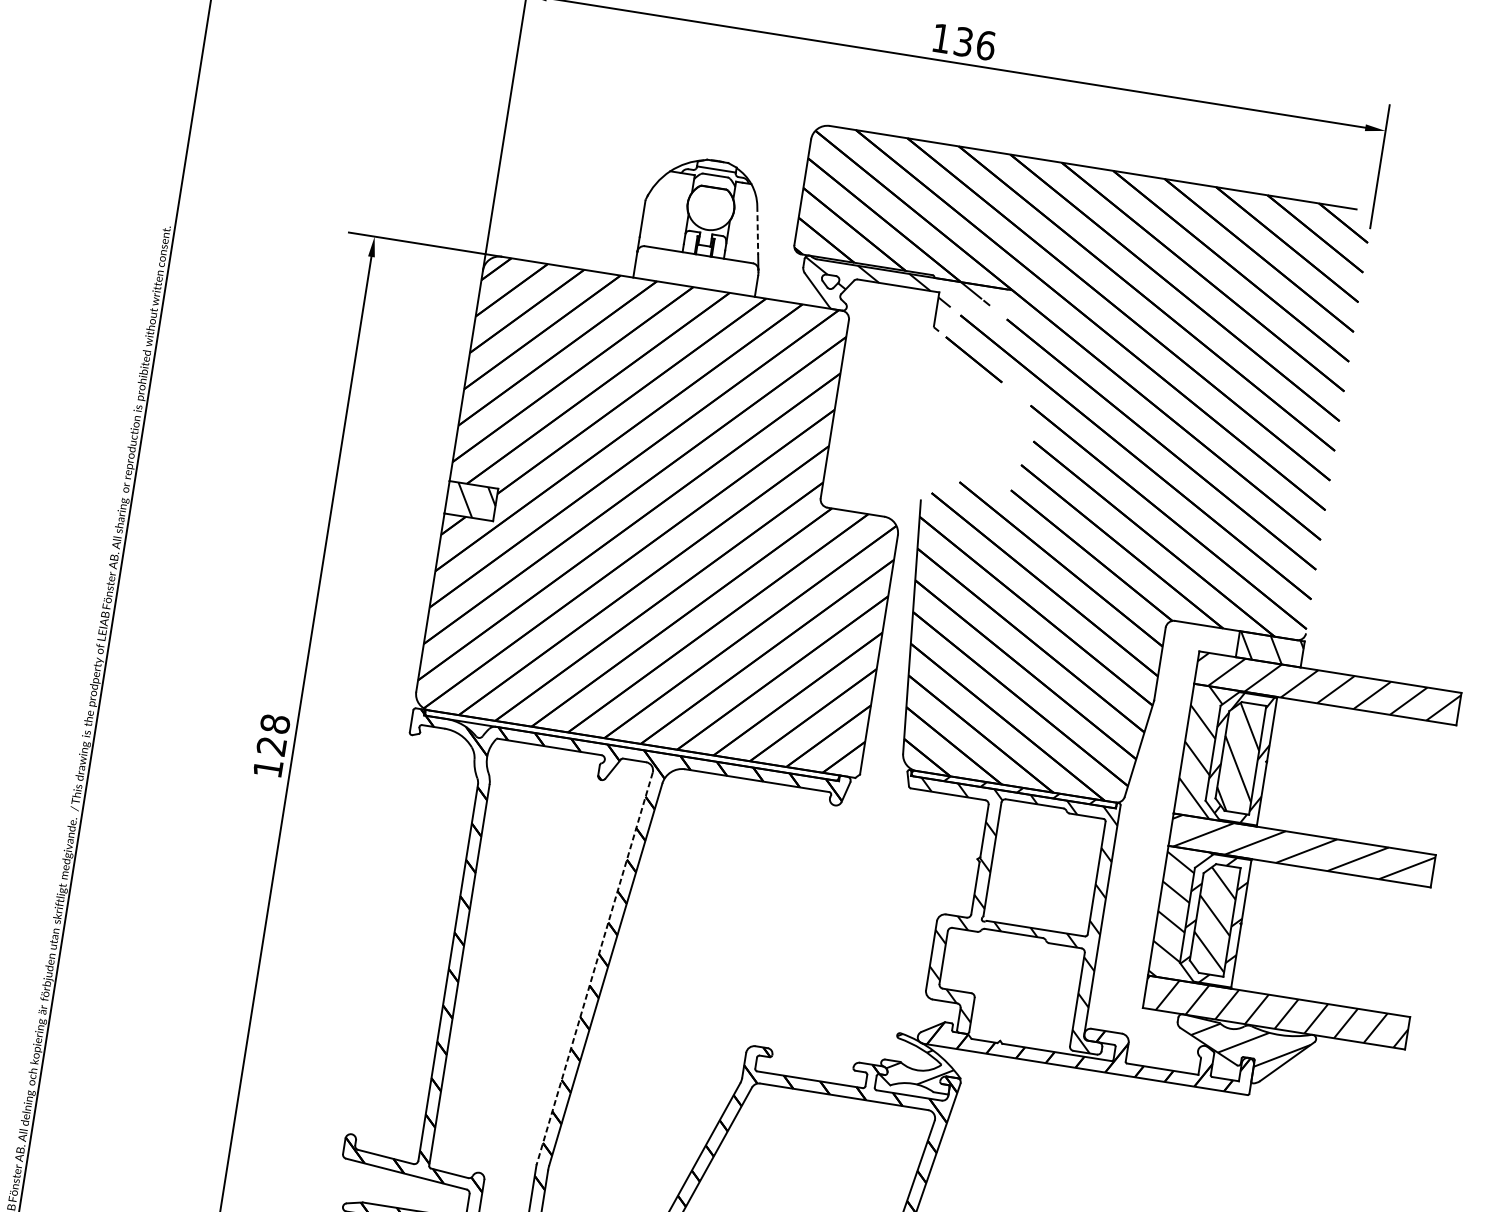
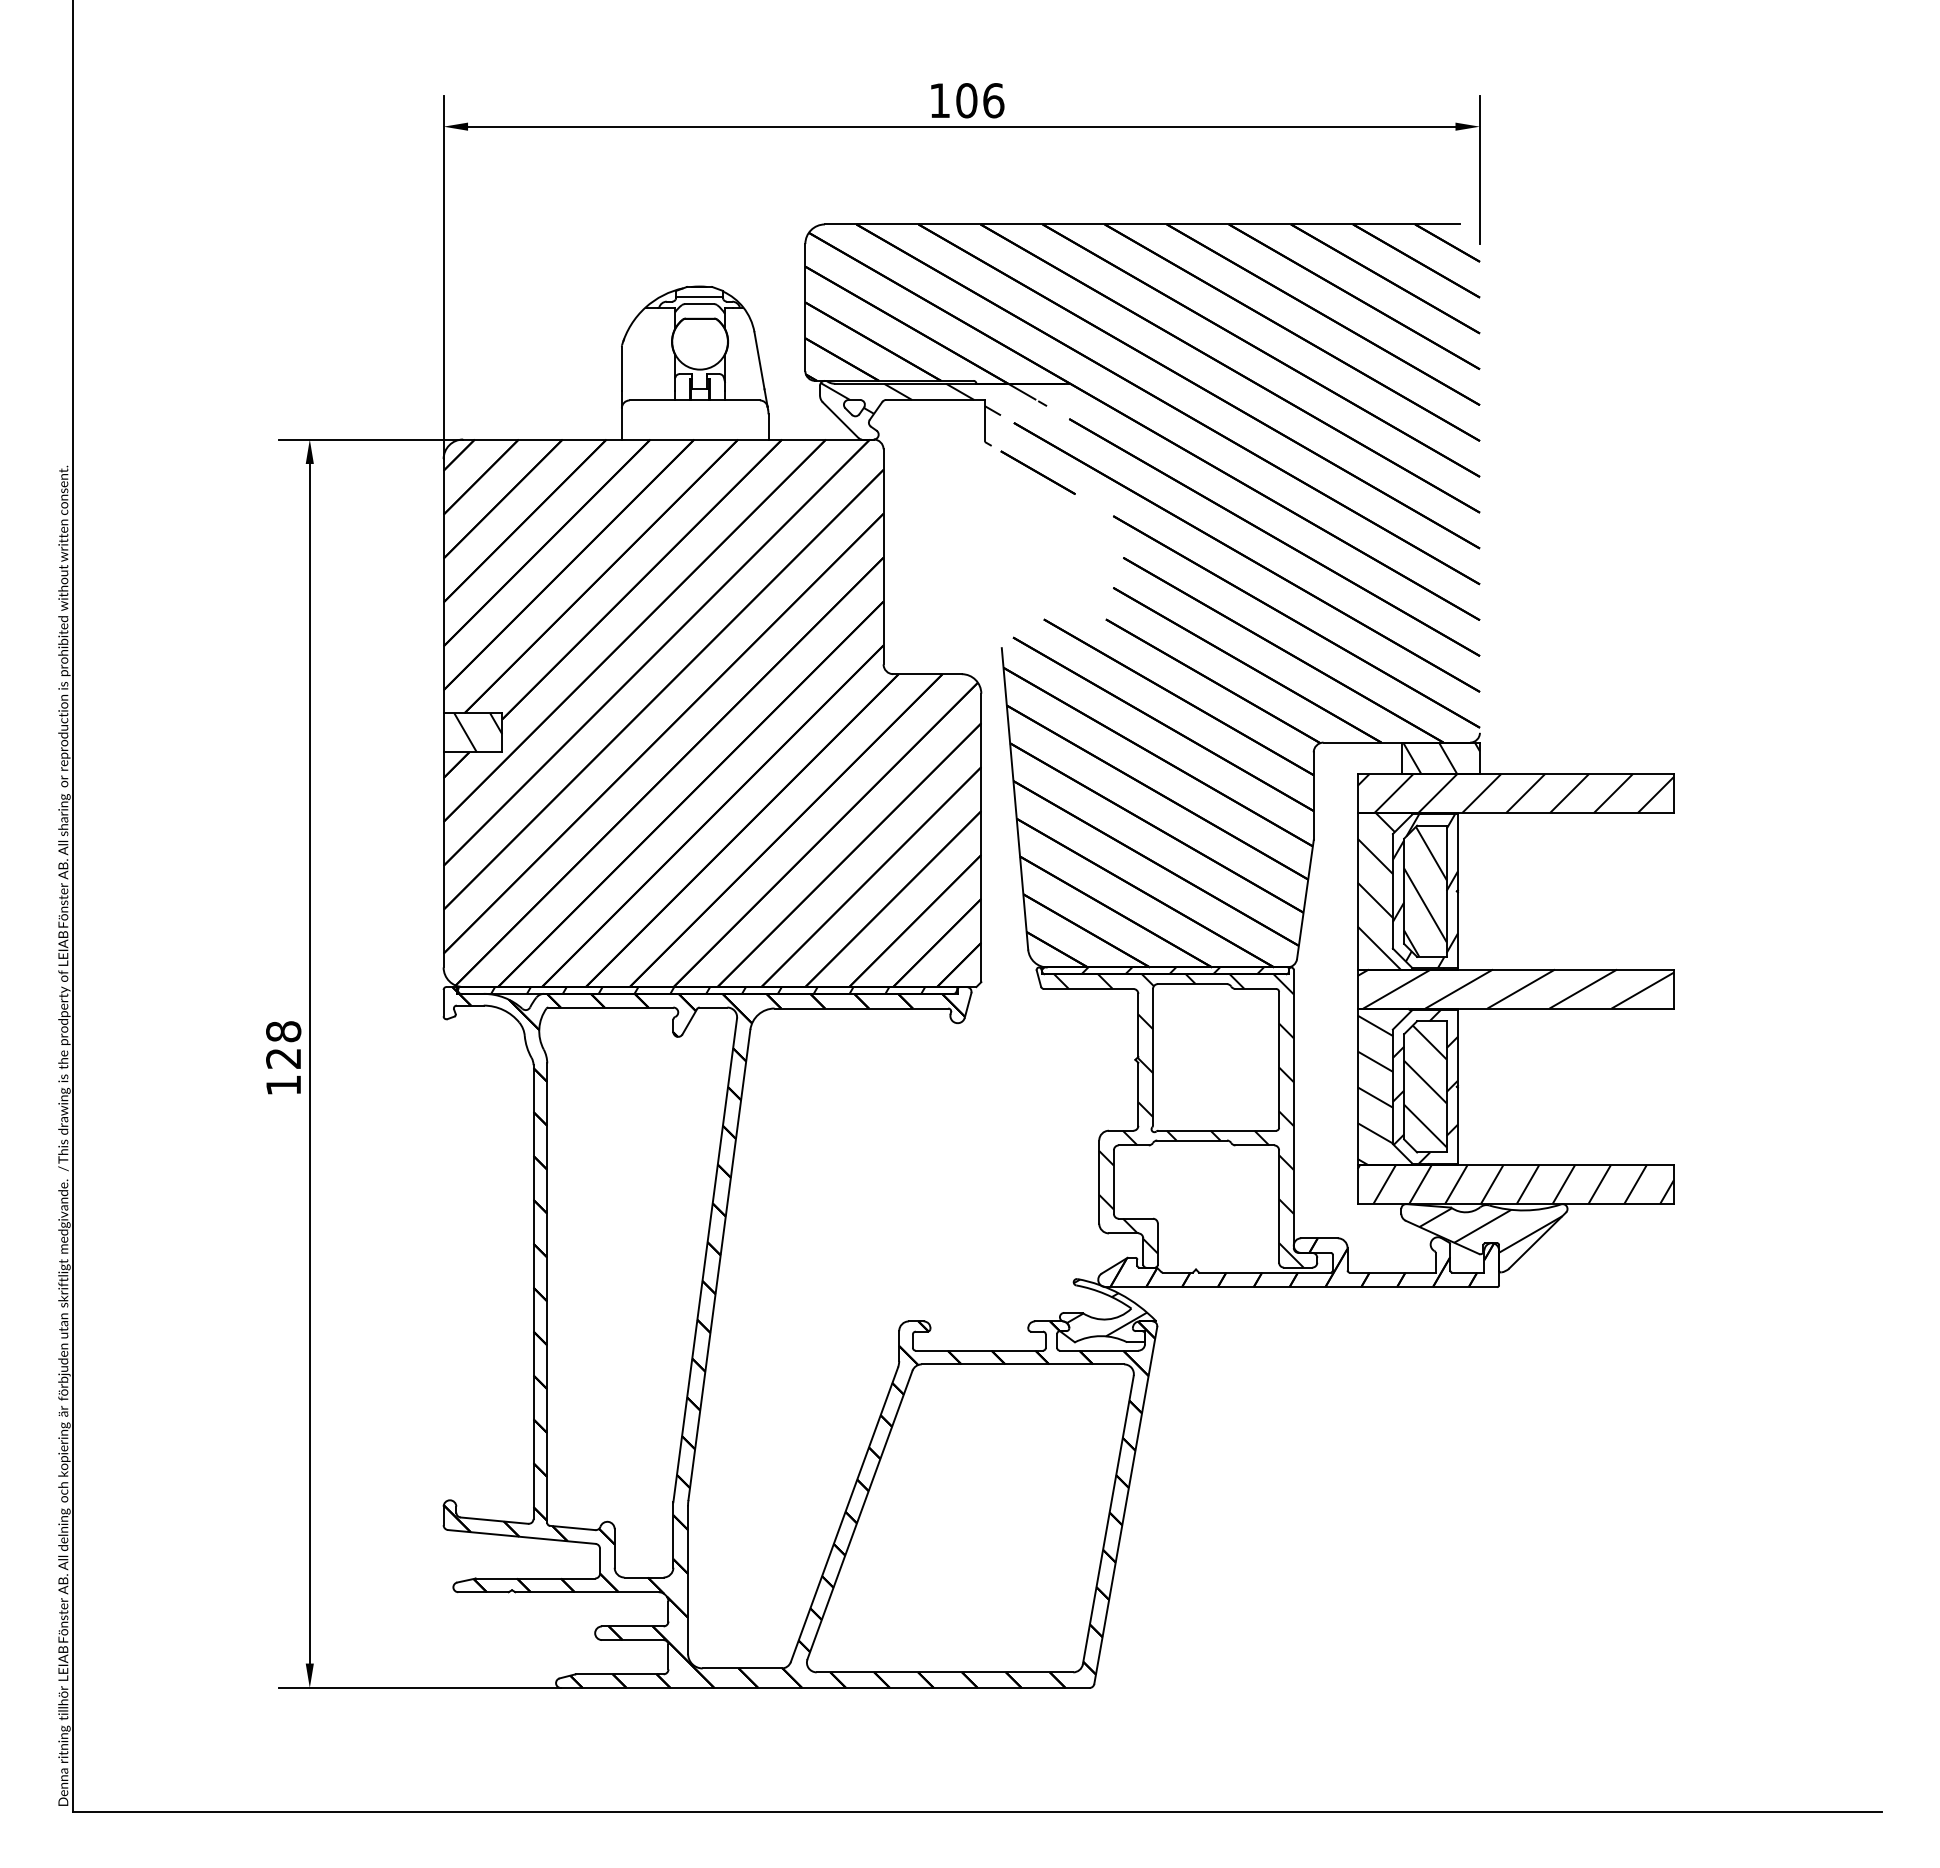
text: (963, 41) -> (966, 100), 136 -> 106
line: (757, 230) -> (759, 360), dashed -> solid
hatch: (631, 745) -> (707, 990), added
line: (594, 969) -> (705, 1260), dashed -> solid

